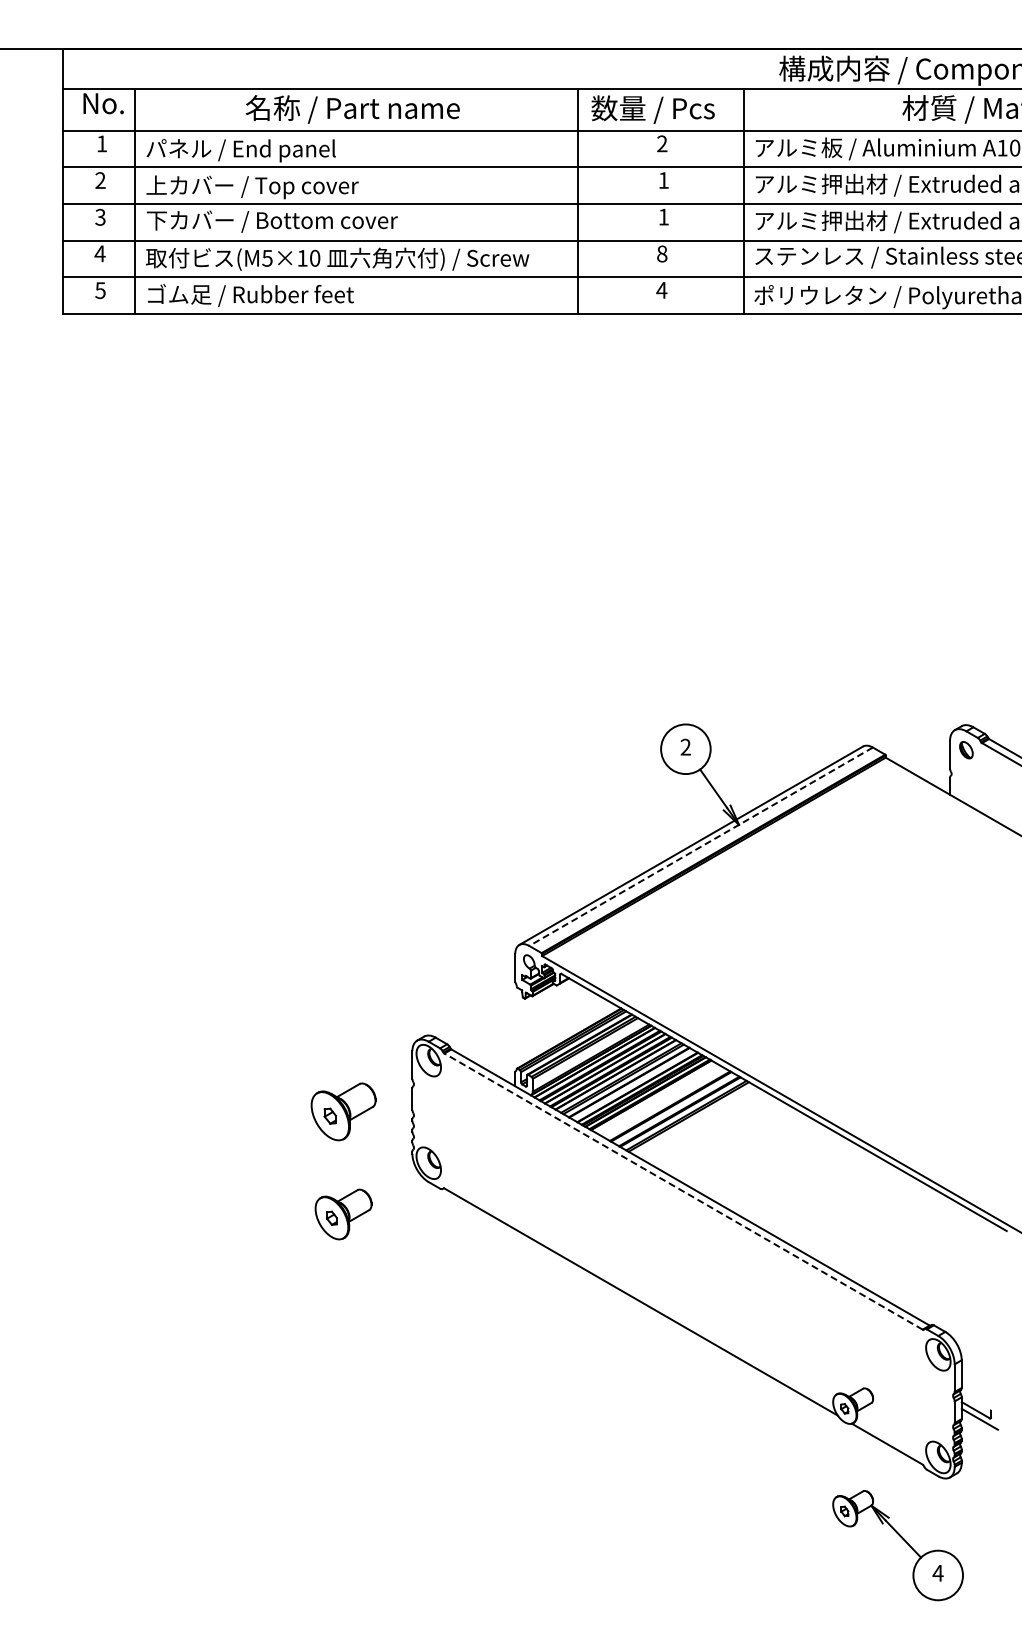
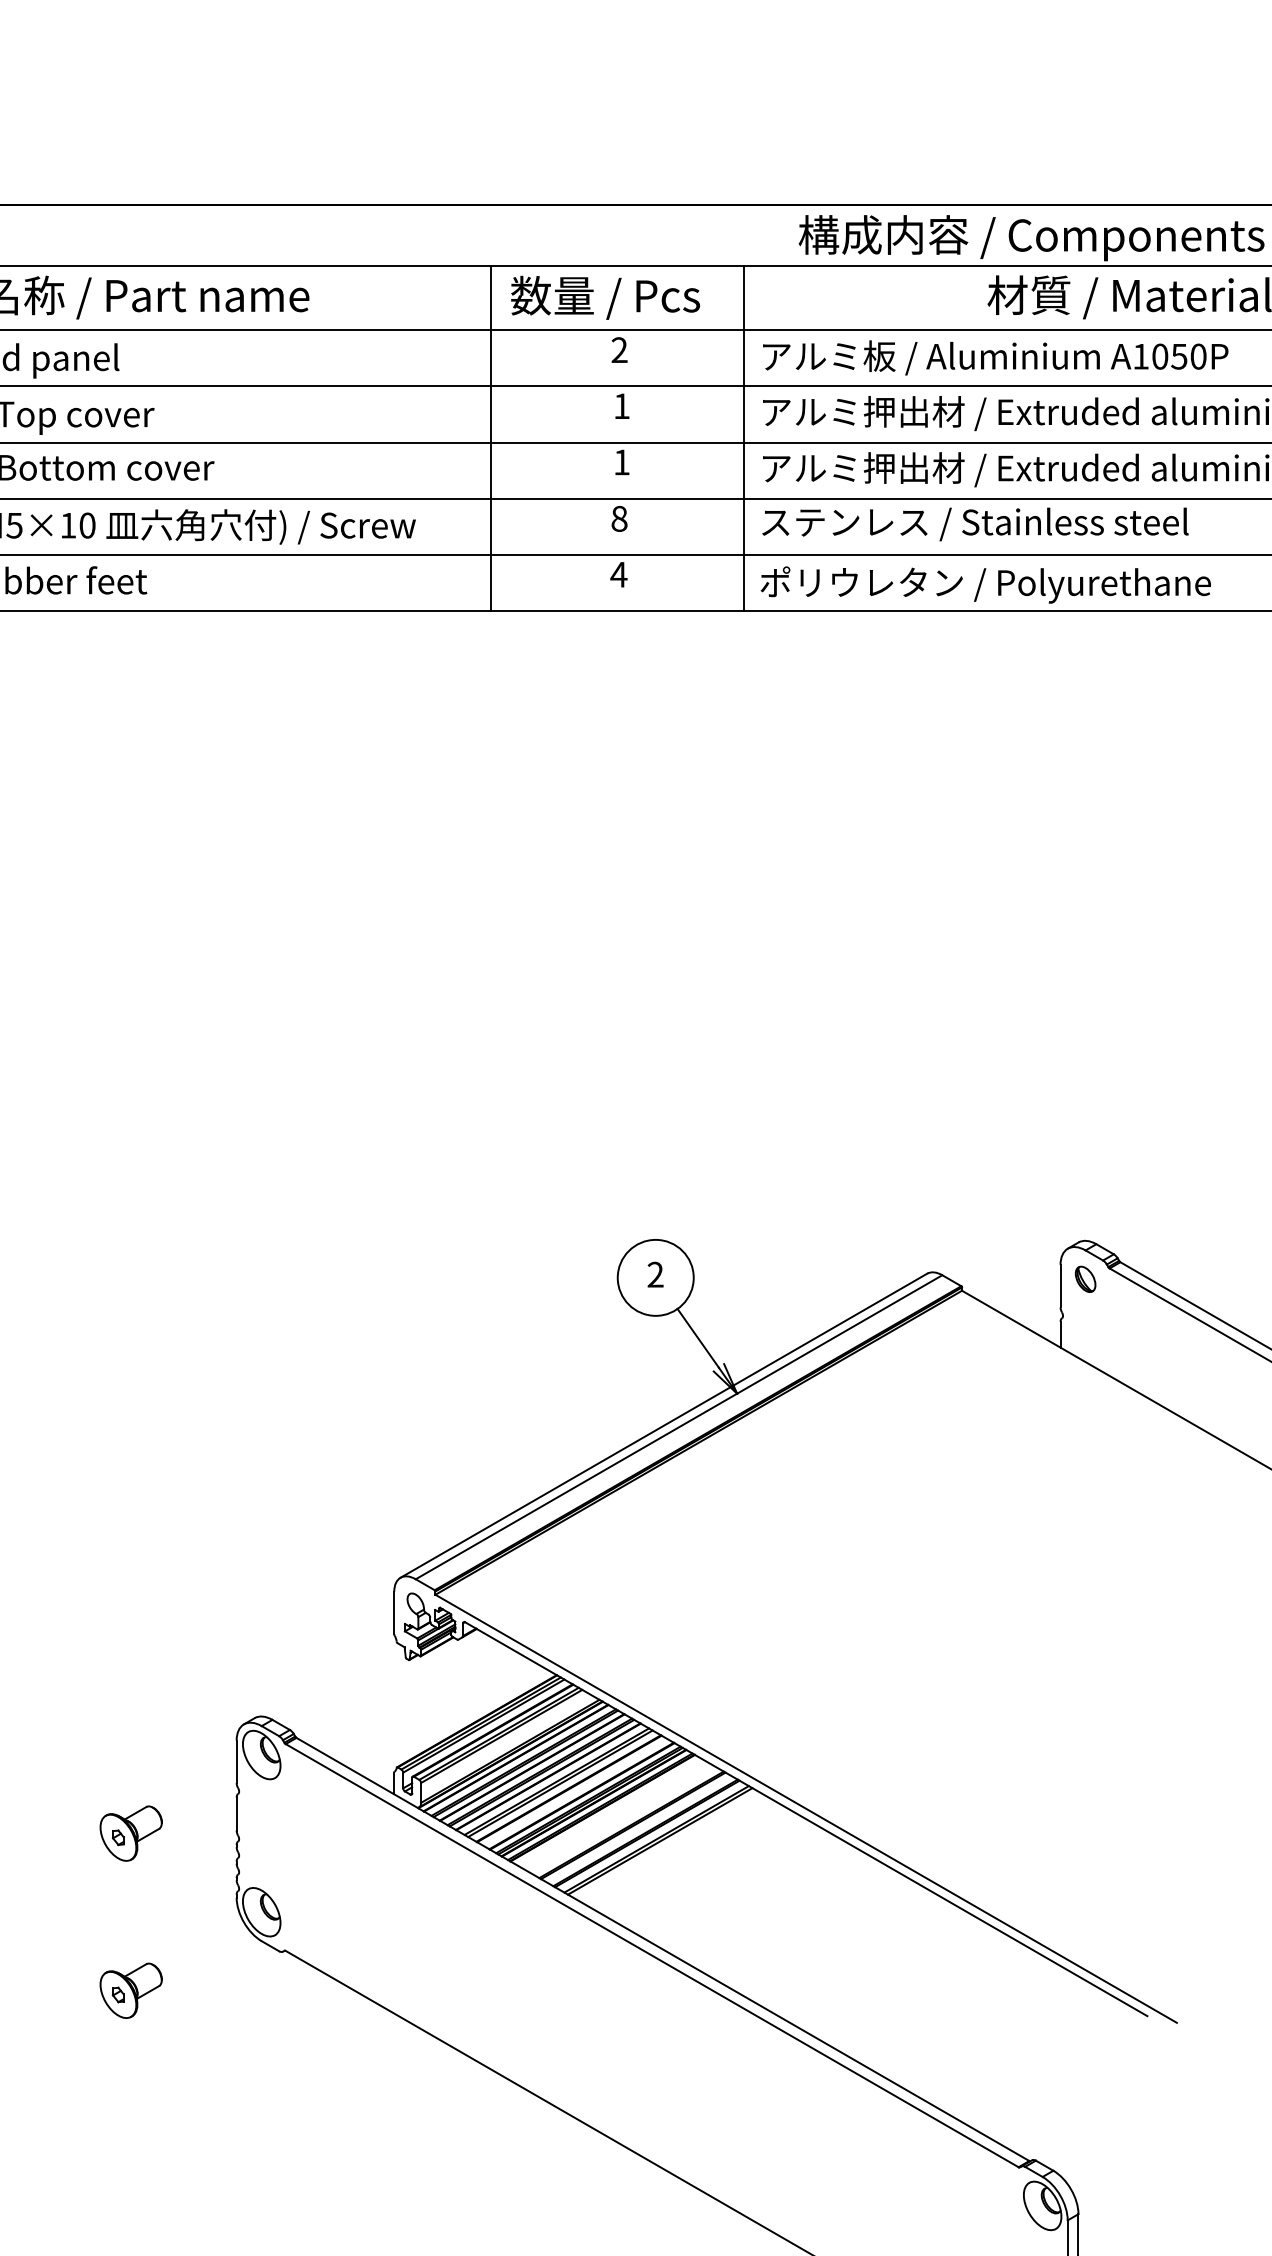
line: (700, 847) -> (678, 1428), dashed -> solid
part: (343, 1111) -> (131, 1832), size x0.62
line: (683, 1191) -> (652, 1955), dashed -> solid
part: (343, 1214) -> (131, 1990), size x0.71

